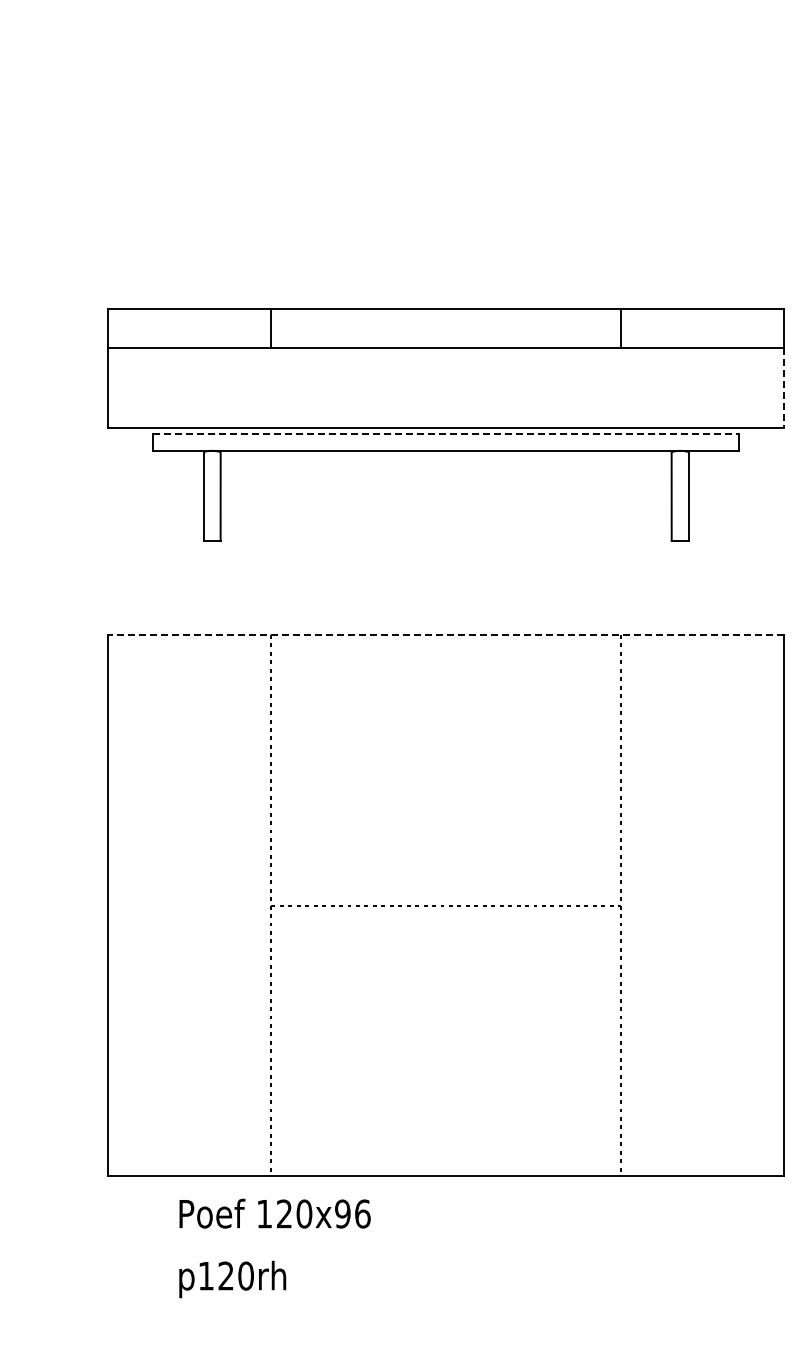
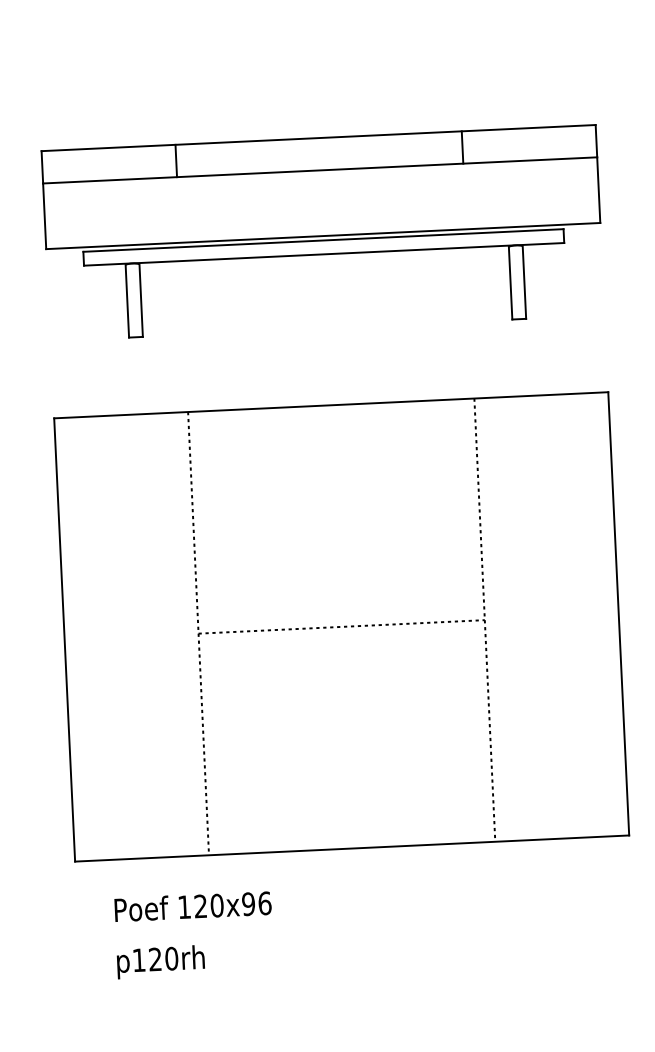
line: (784, 388) -> (598, 190), dashed -> solid
line: (446, 433) -> (323, 240), dashed -> solid
line: (445, 635) -> (330, 405), dashed -> solid
text: (274, 1248) -> (193, 935), moved

